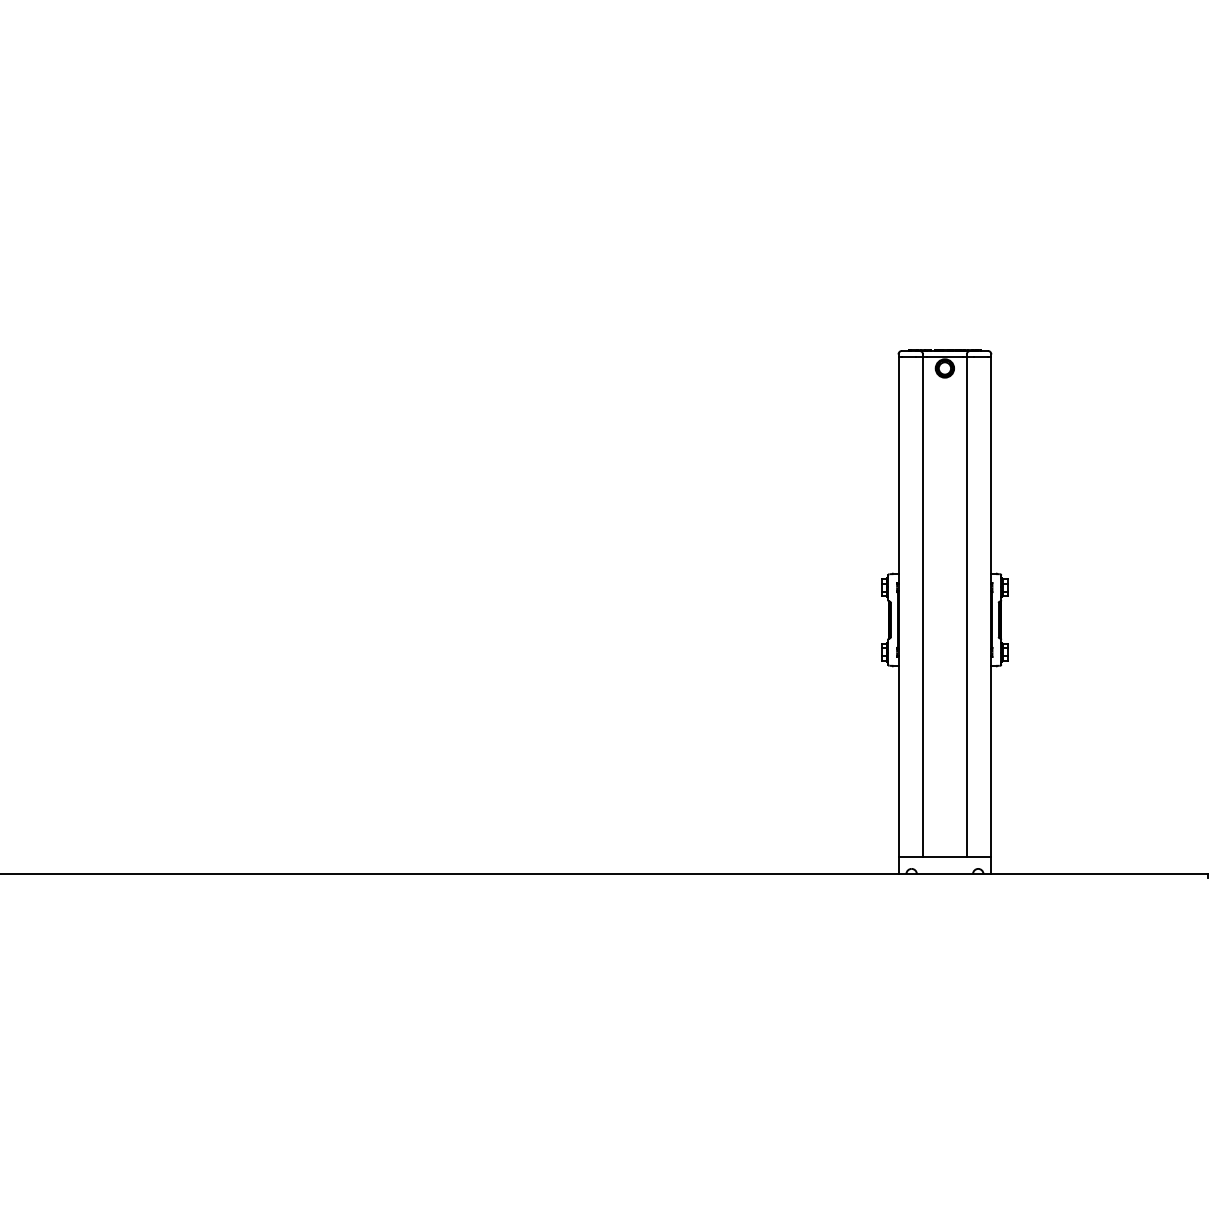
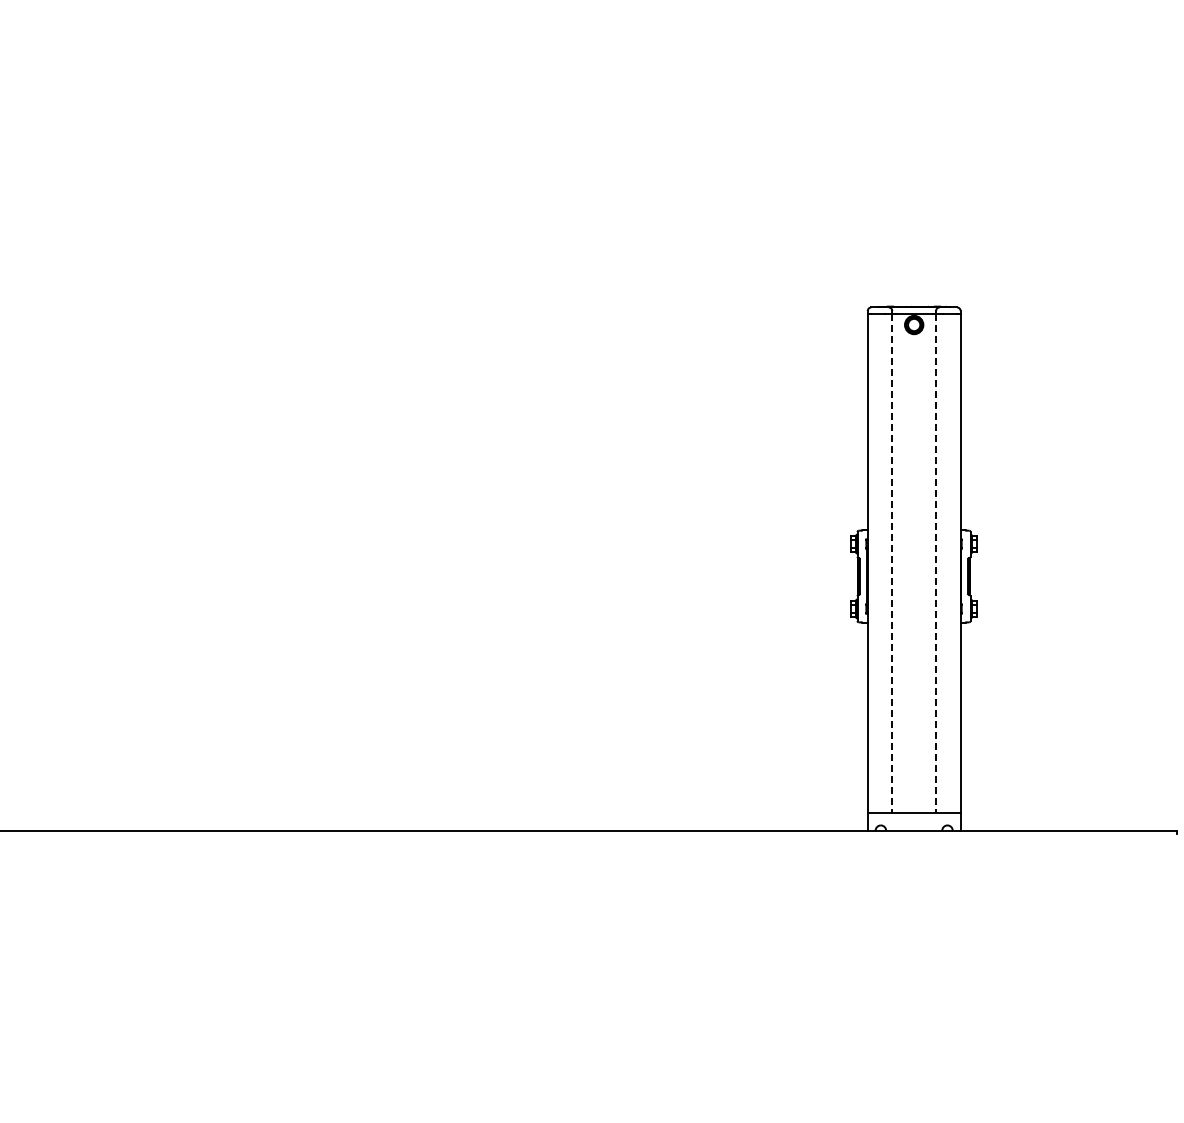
line: (923, 606) -> (892, 563), solid -> dashed
line: (966, 606) -> (935, 563), solid -> dashed

